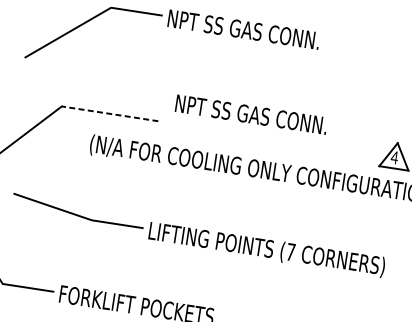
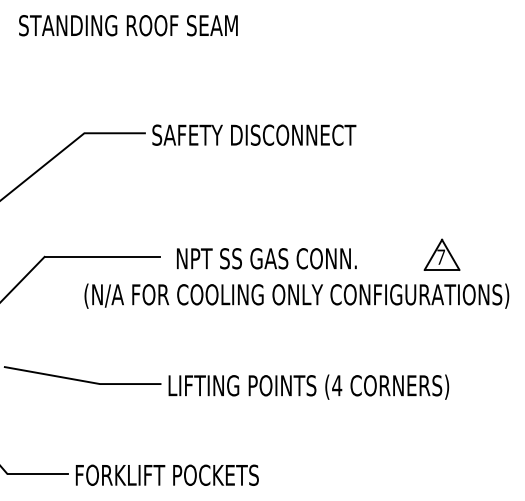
text: (253, 30) -> (254, 134), NPT SS GAS CONN. -> SAFETY DISCONNECT
line: (109, 113) -> (101, 256), dashed -> solid
text: (251, 114) -> (266, 258), moved
text: (394, 156) -> (440, 256), 4 -> 7
text: (291, 252) -> (337, 385), (7 -> (4

